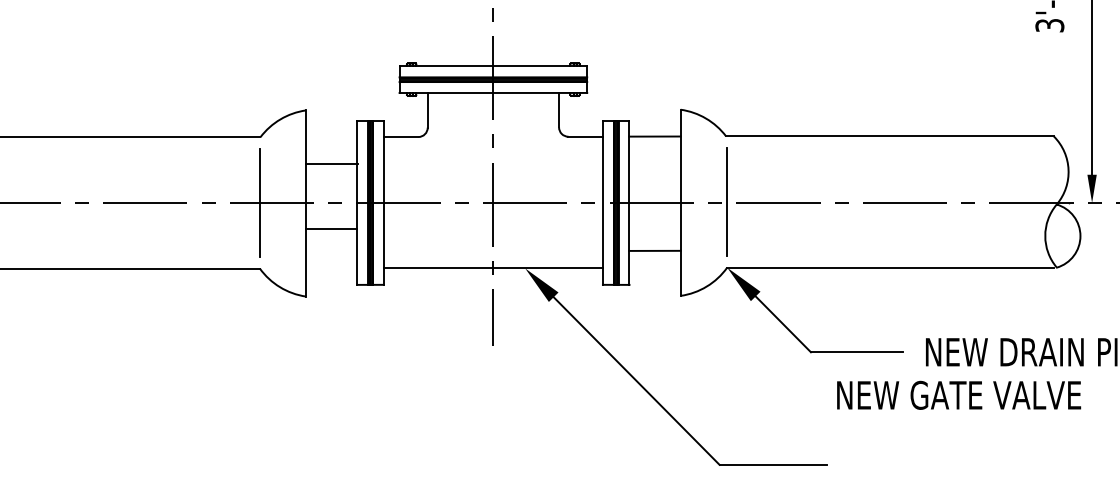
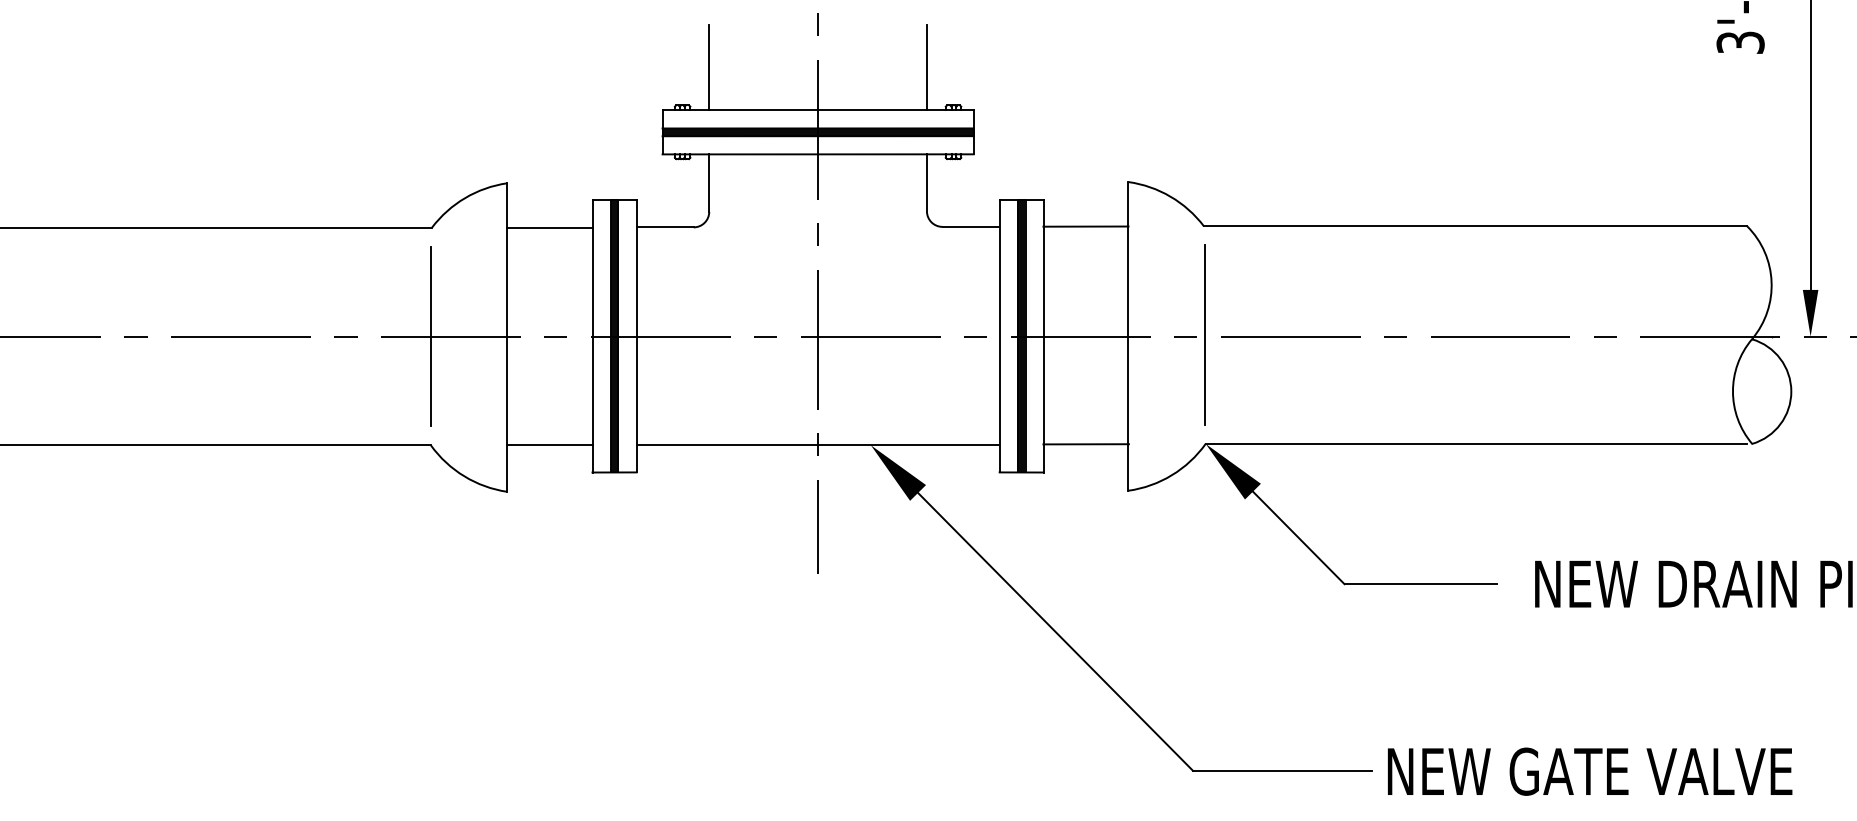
line: (427, 40) -> (708, 67), added
line: (559, 40) -> (927, 67), added
line: (331, 164) -> (549, 228), moved
line: (331, 228) -> (549, 445), moved
line: (654, 250) -> (1085, 443), moved
text: (959, 394) -> (1590, 770), moved

